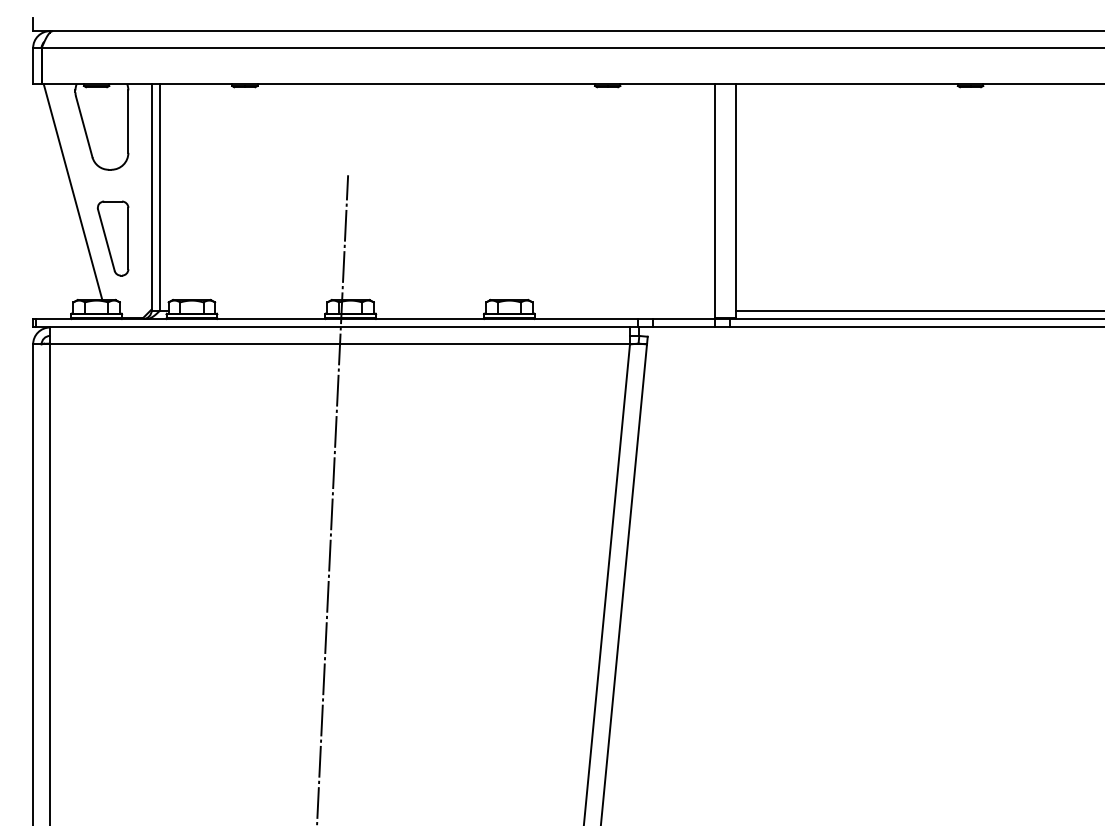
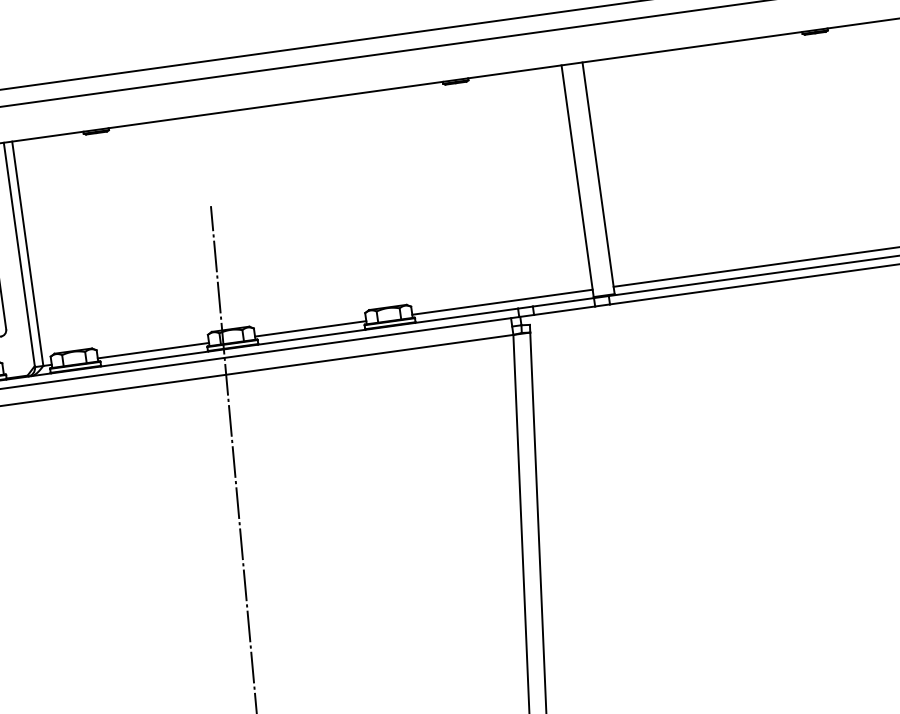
line: (271, 310) -> (153, 350), added
line: (429, 310) -> (310, 328), added
line: (623, 310) -> (502, 302), added

